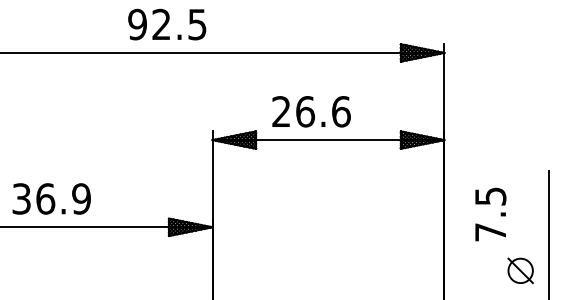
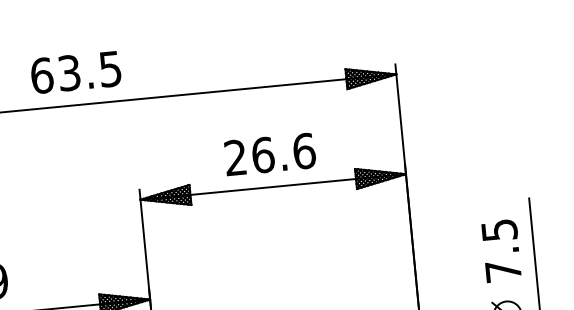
text: (149, 24) -> (55, 74), 92.5 -> 63.5
text: (311, 111) -> (270, 154), moved
text: (490, 214) -> (501, 250), moved

